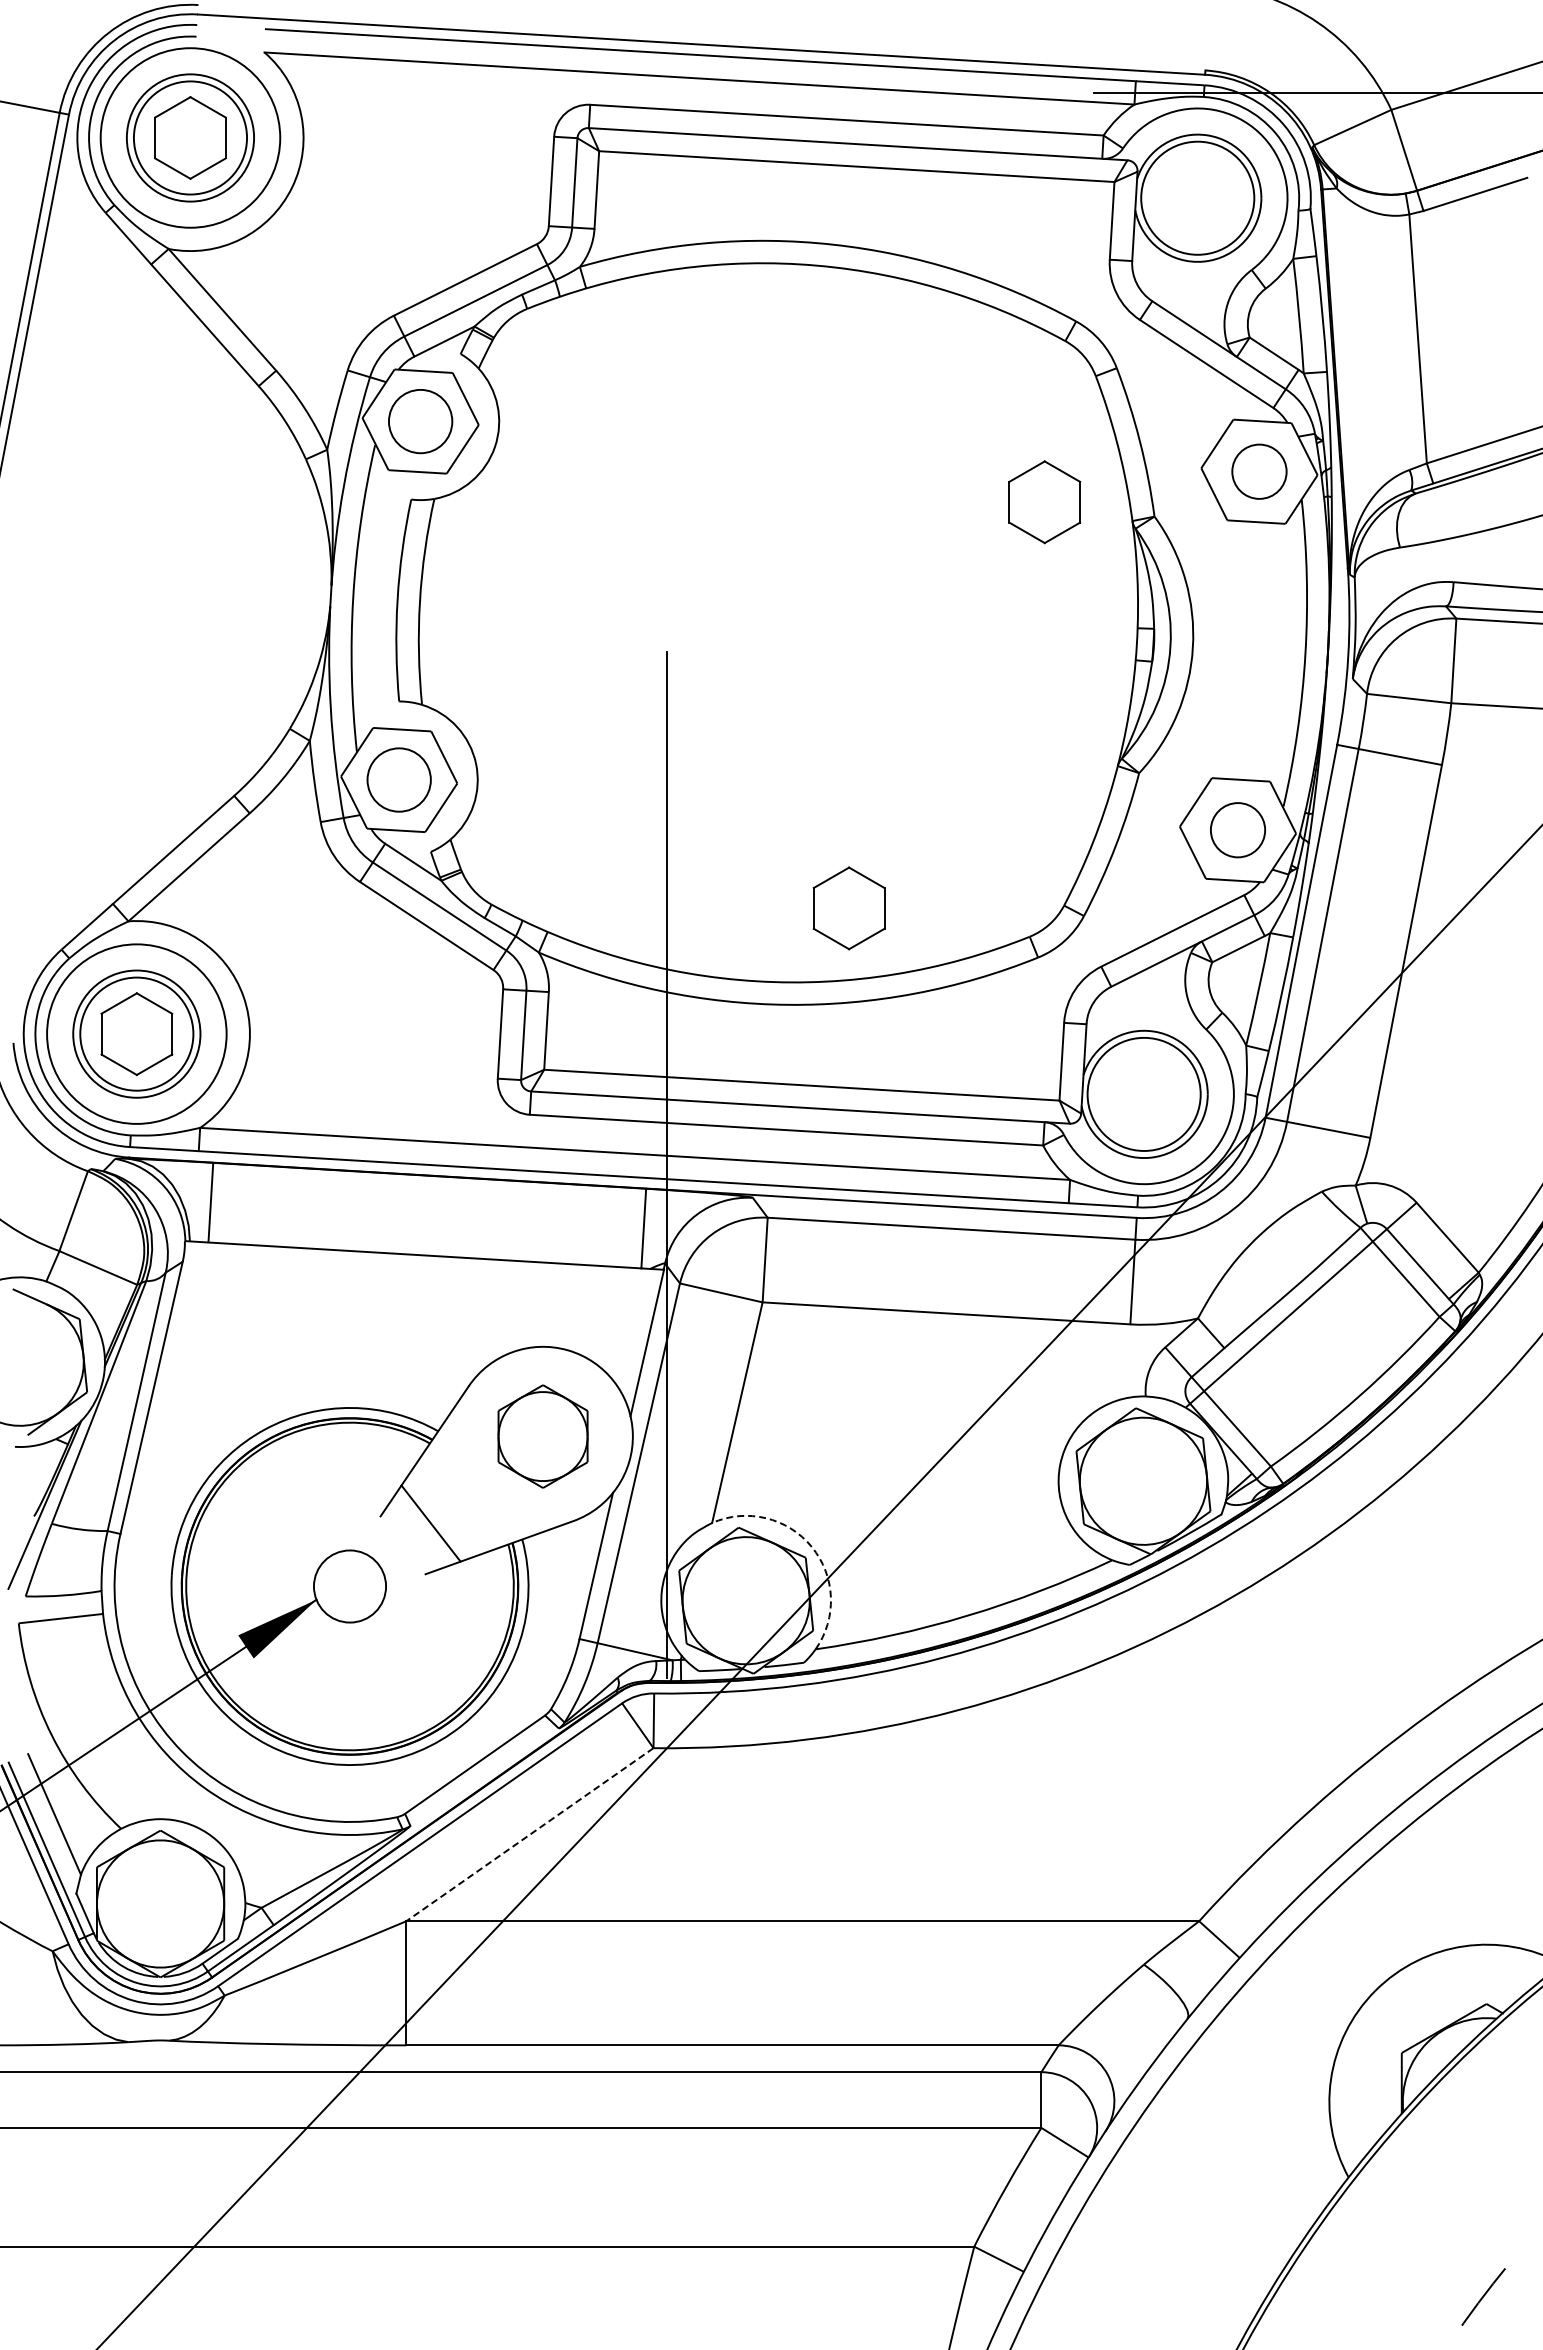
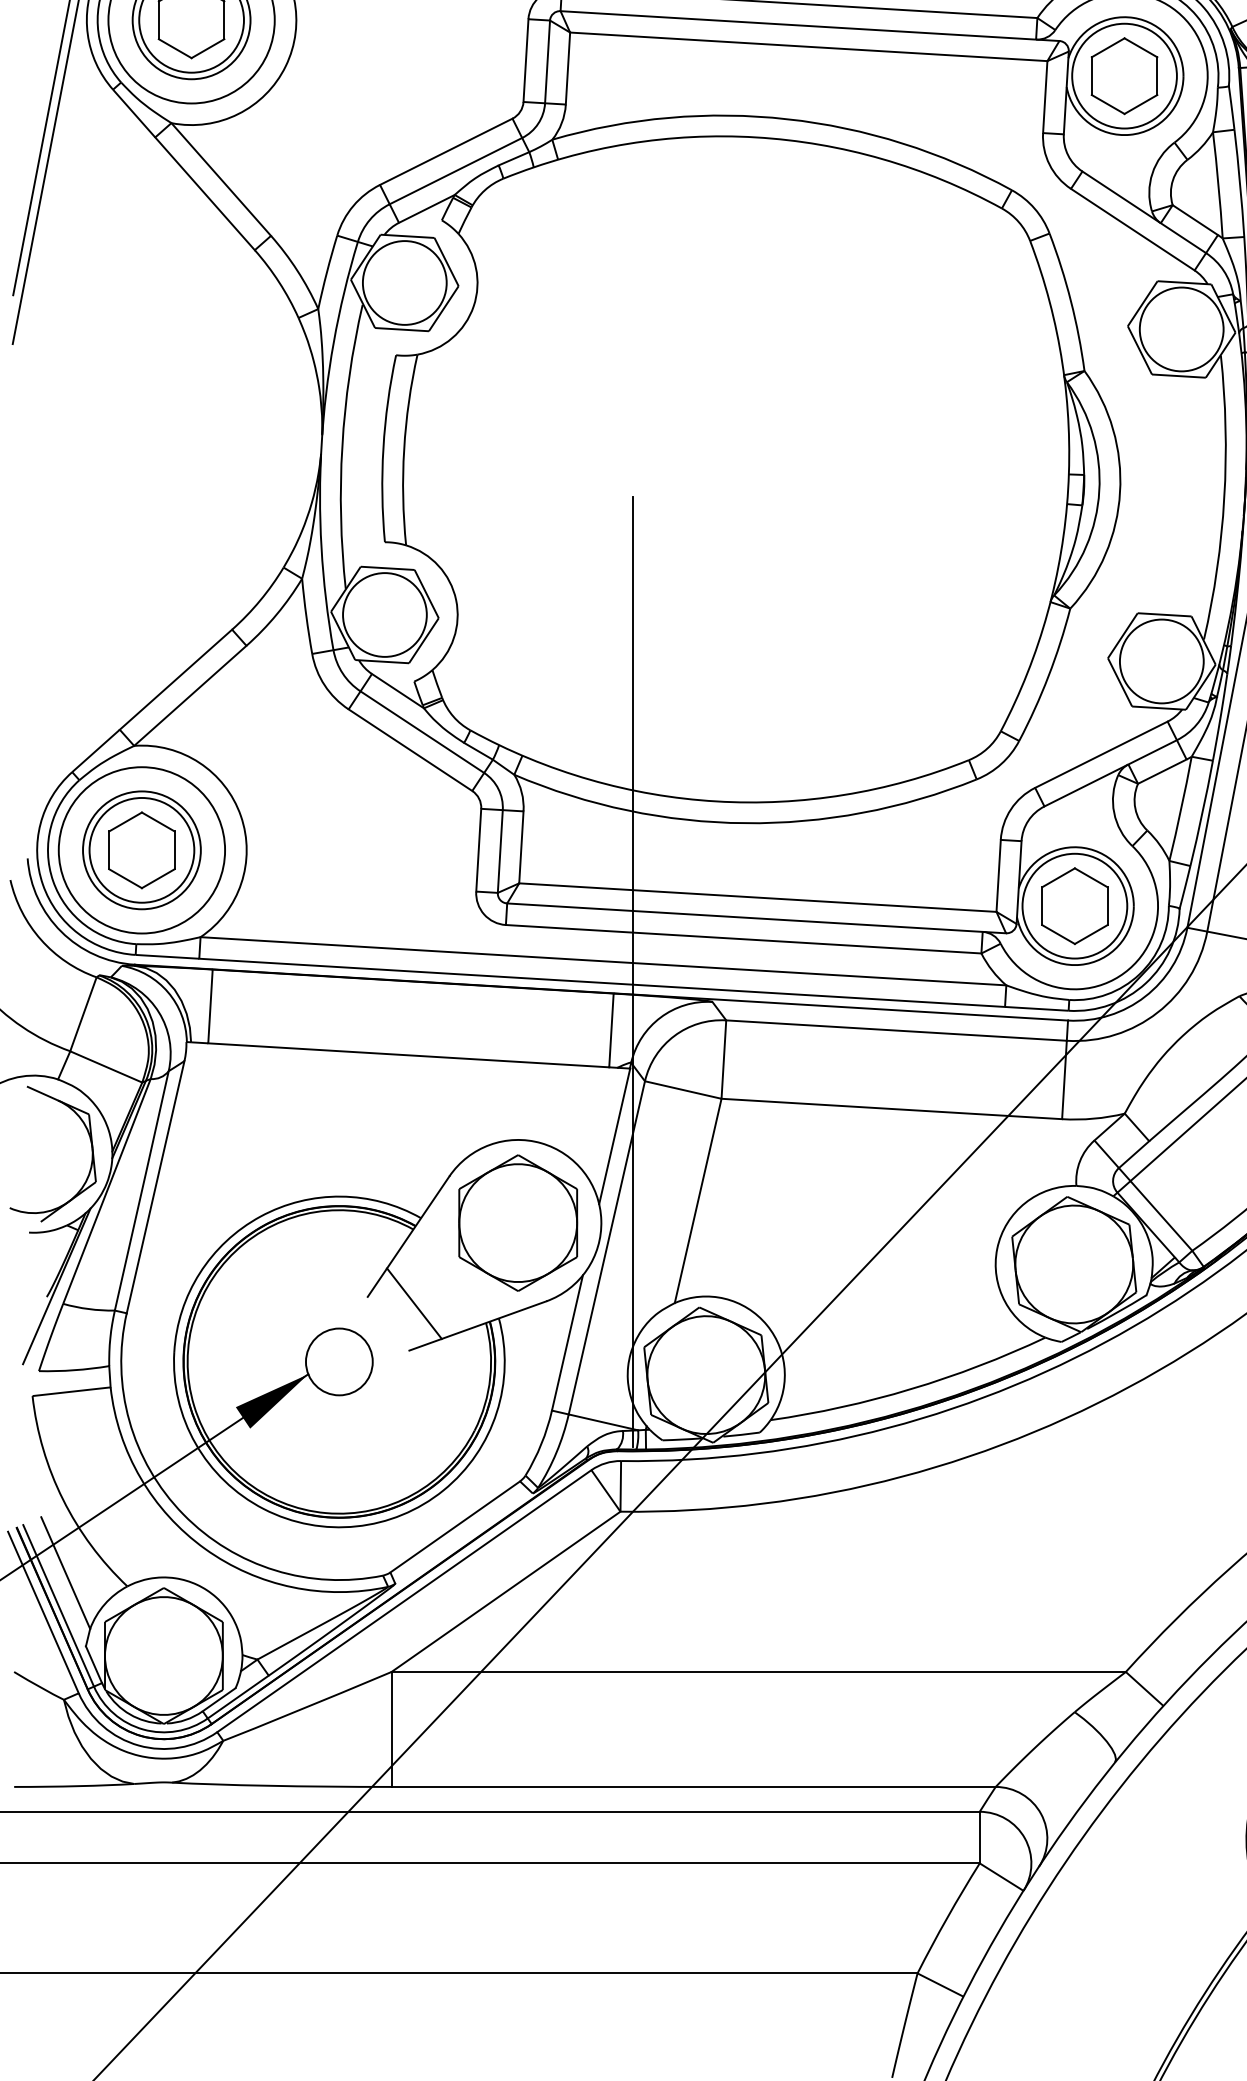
circle: (420, 421) -> (404, 282), size x1.43
circle: (1259, 471) -> (1181, 329), size x1.67
part: (1044, 502) -> (1124, 76), moved
circle: (398, 779) -> (384, 614), size x1.43
circle: (1237, 829) -> (1161, 660), size x1.67
part: (848, 908) -> (1074, 906), moved
part: (542, 1436) -> (517, 1223), size x1.43
arc: (811, 1546) -> (766, 1324), dashed -> solid
line: (529, 1834) -> (505, 1591), dashed -> solid

